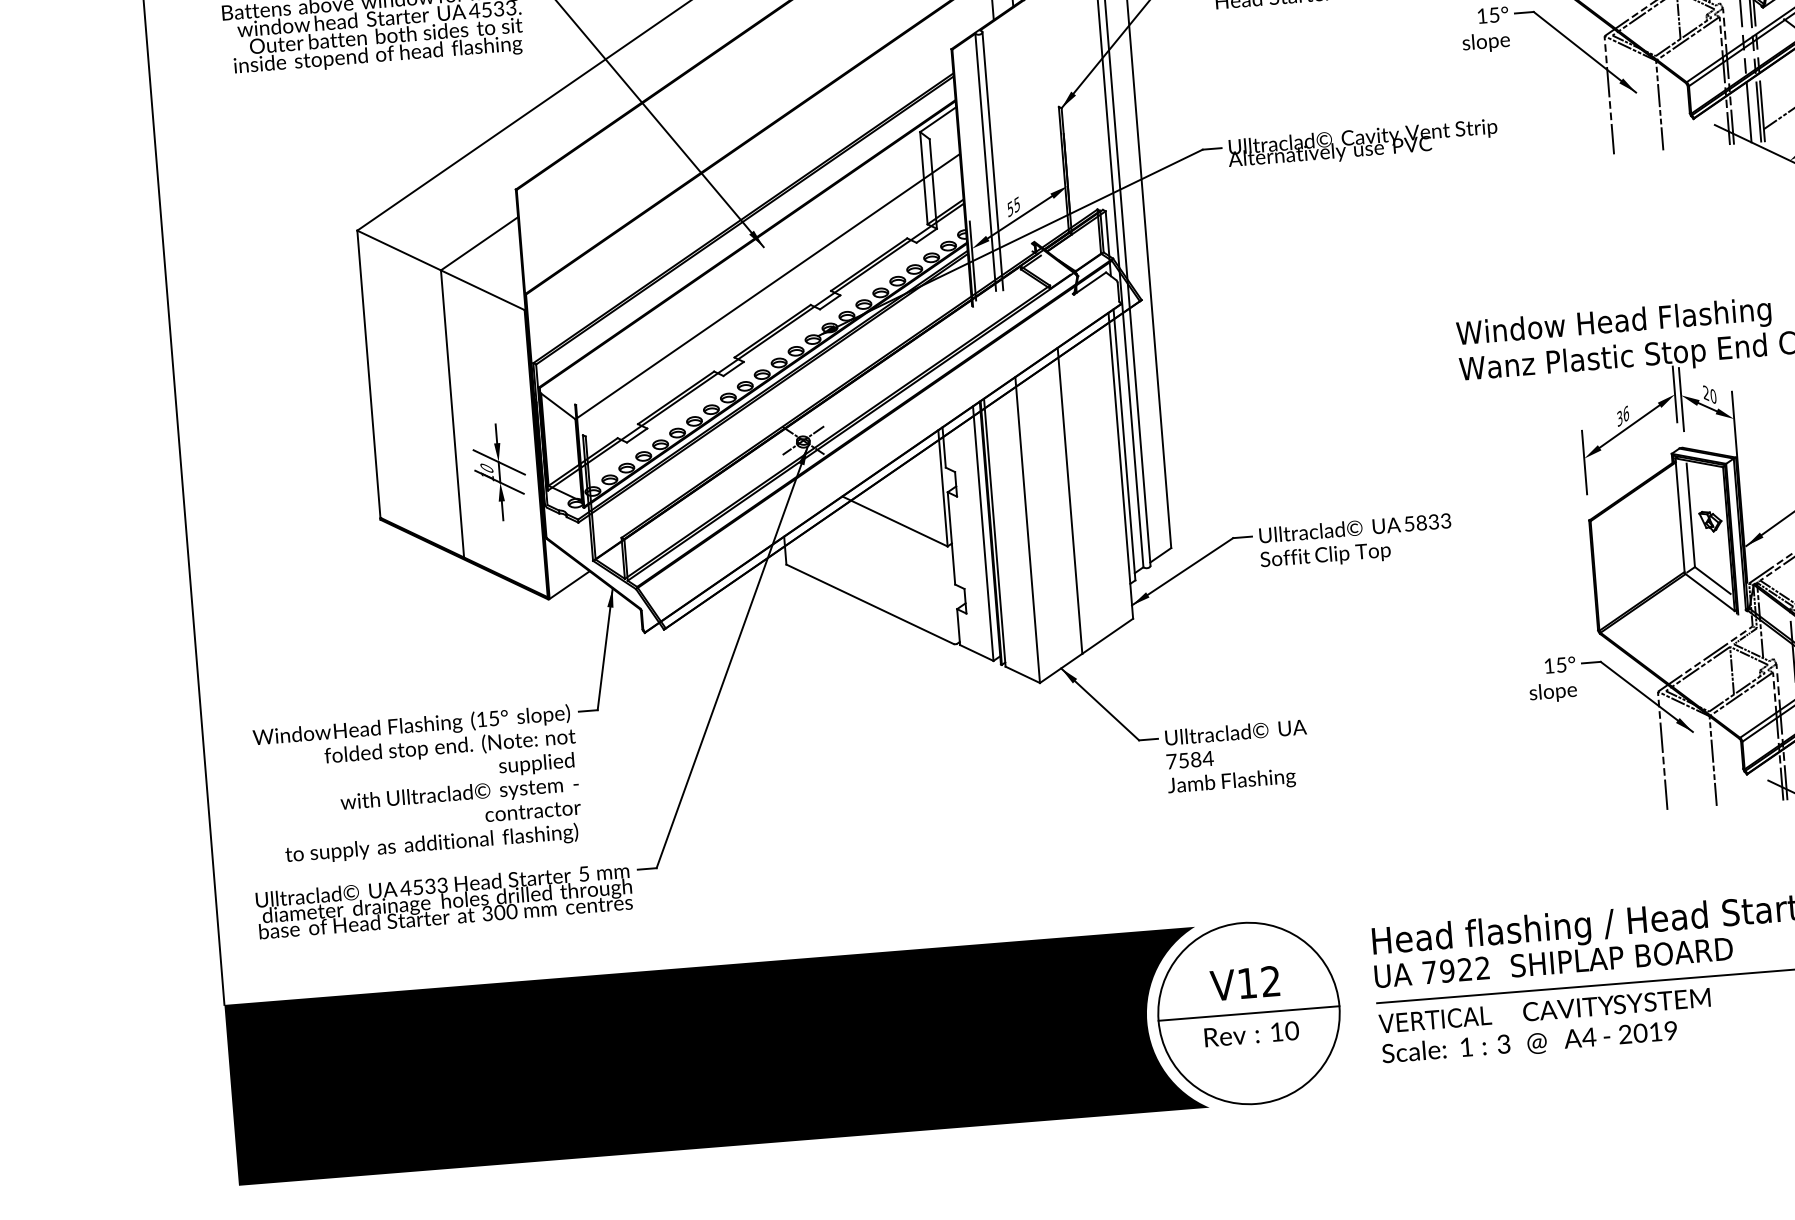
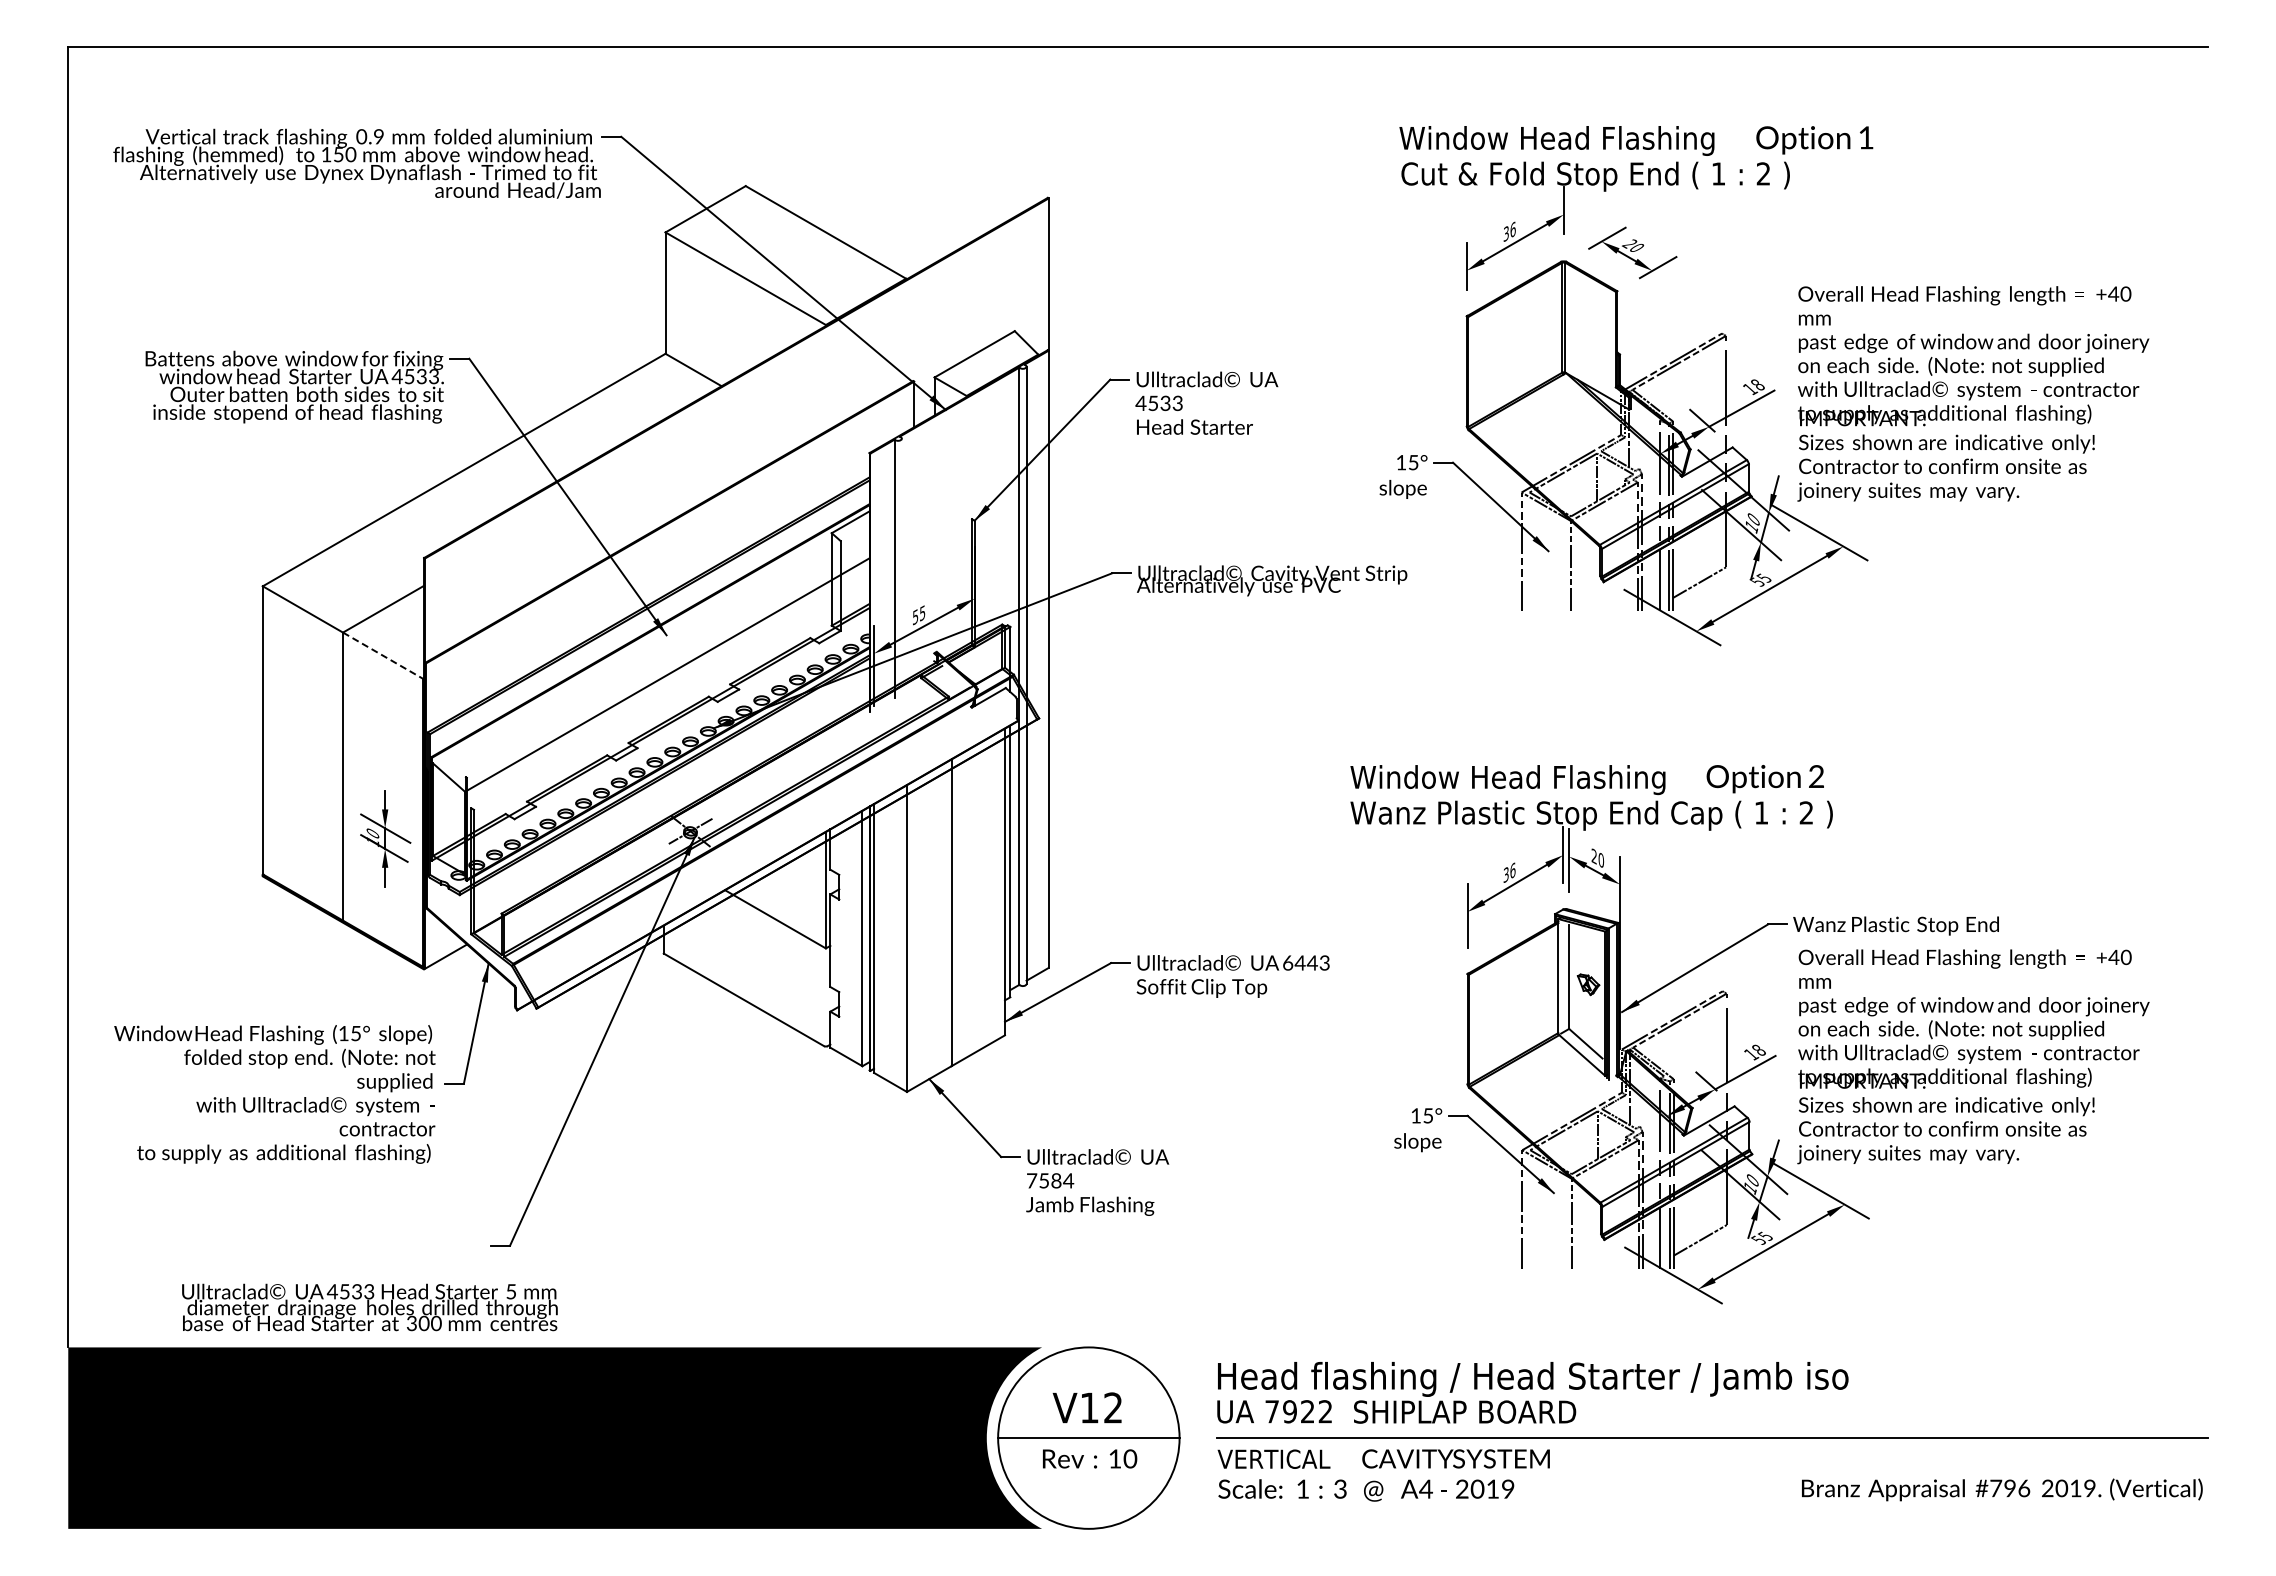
line: (992, 160) -> (901, 567), removed
line: (483, 289) -> (383, 655), solid -> dashed
text: (1421, 522) -> (1300, 962), 5833 -> 6443
text: (417, 785) -> (274, 1094), moved
text: (444, 901) -> (369, 1307), moved

